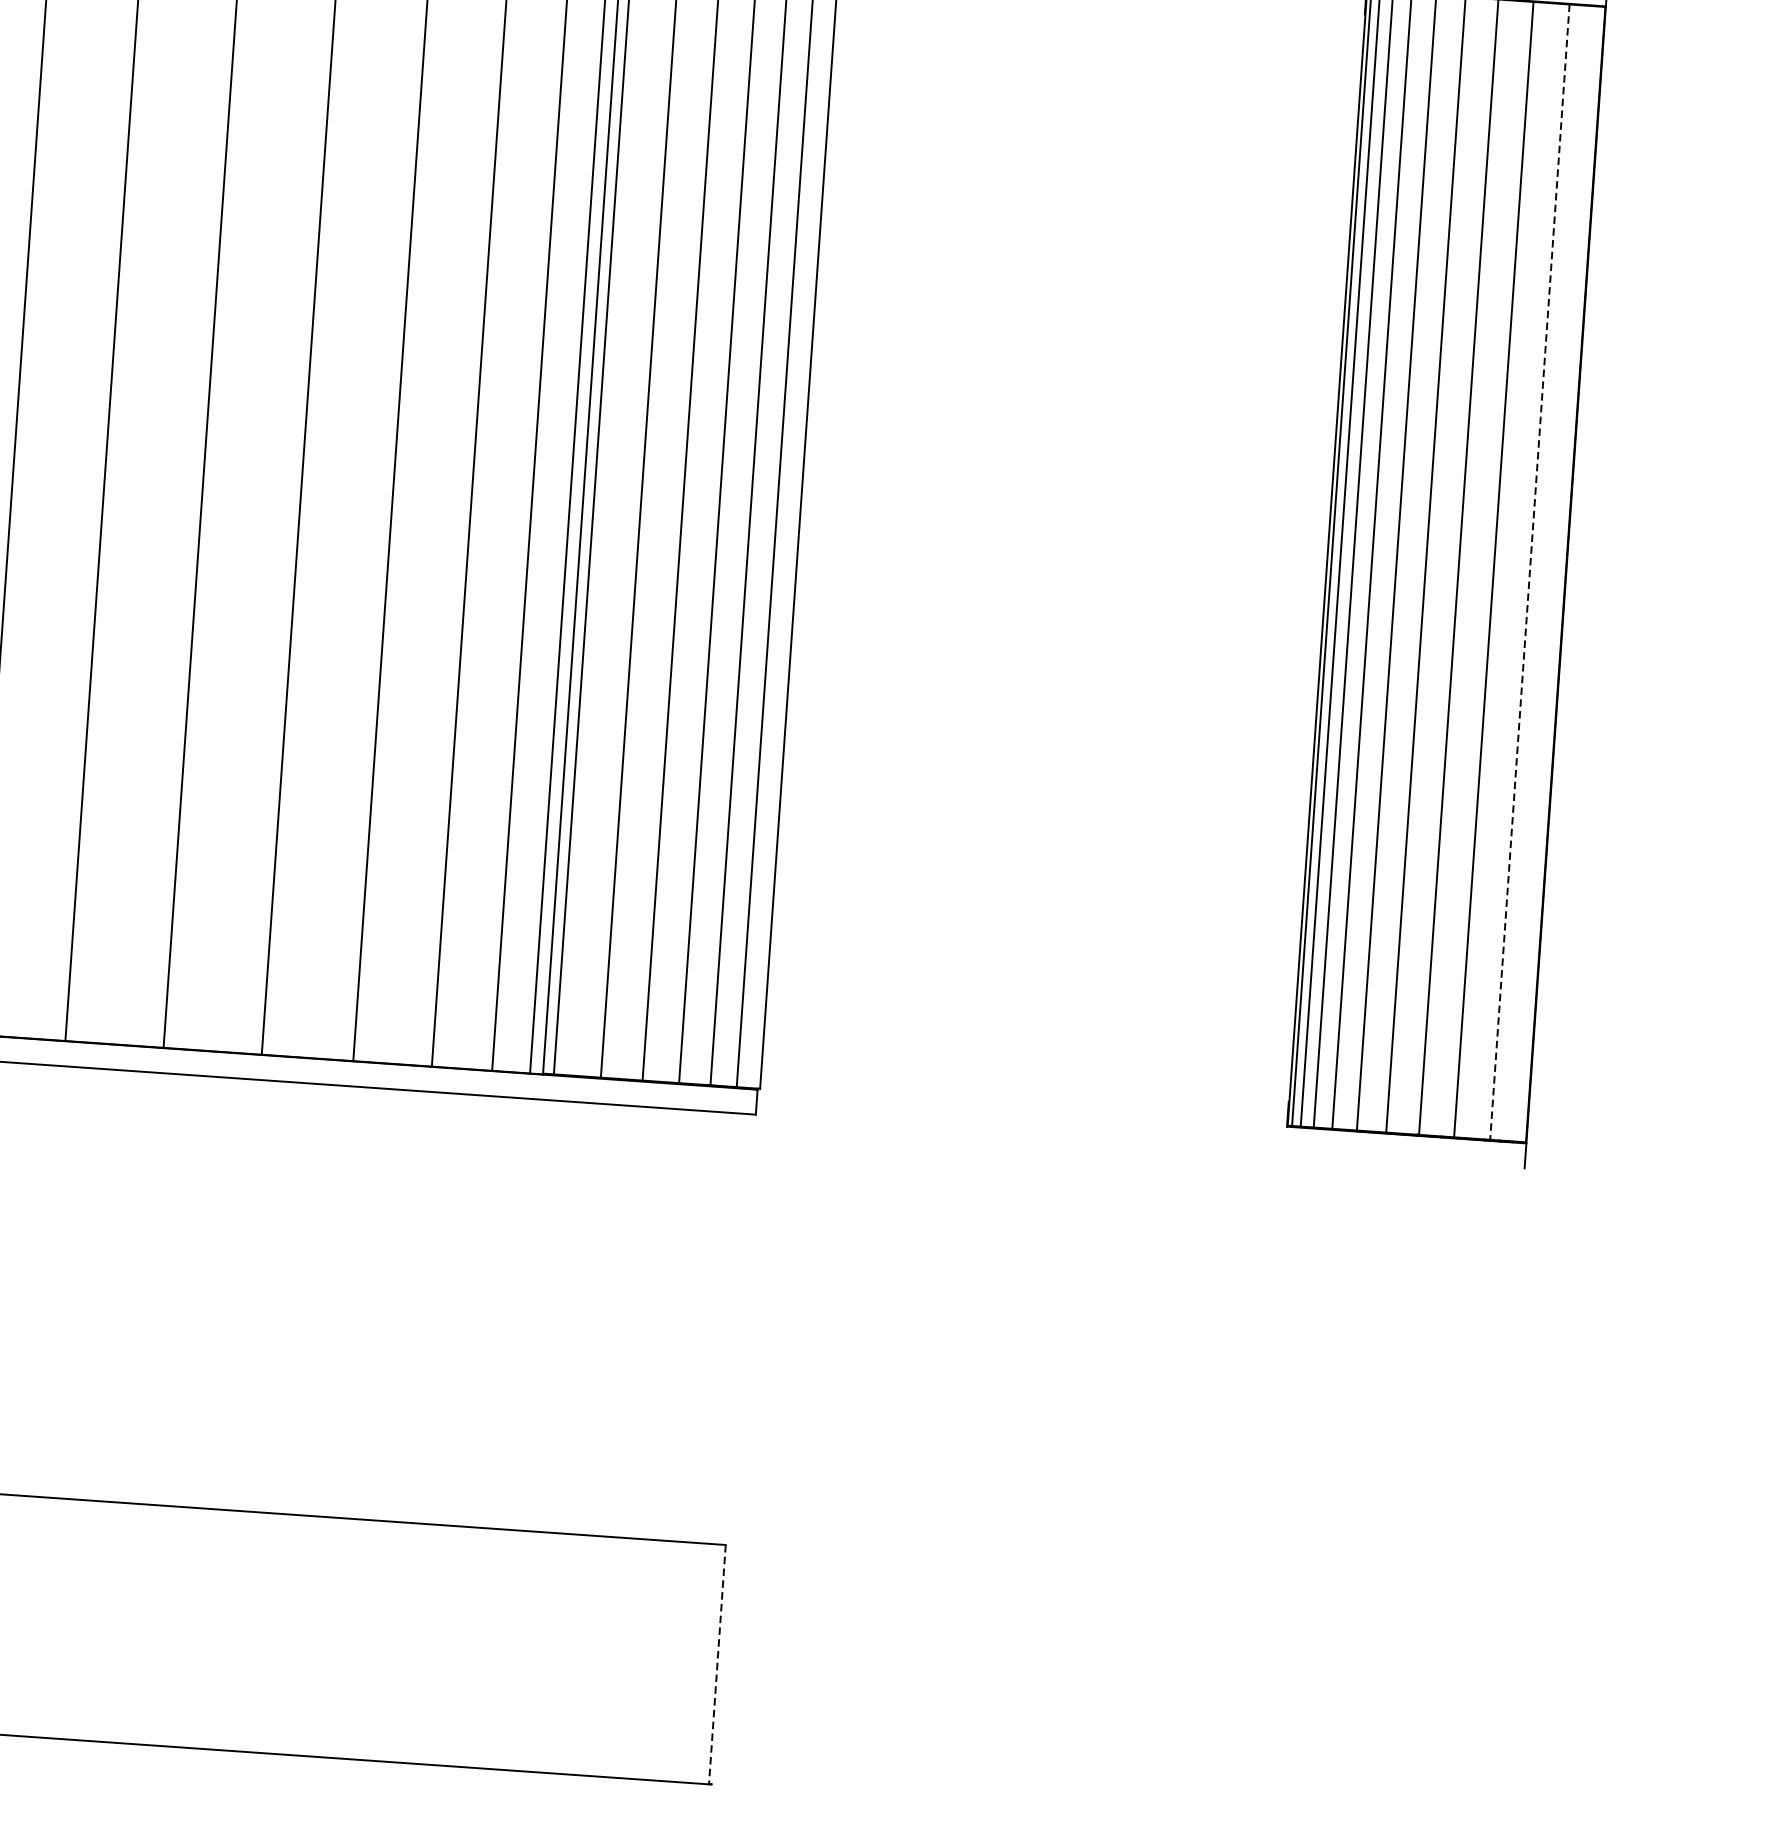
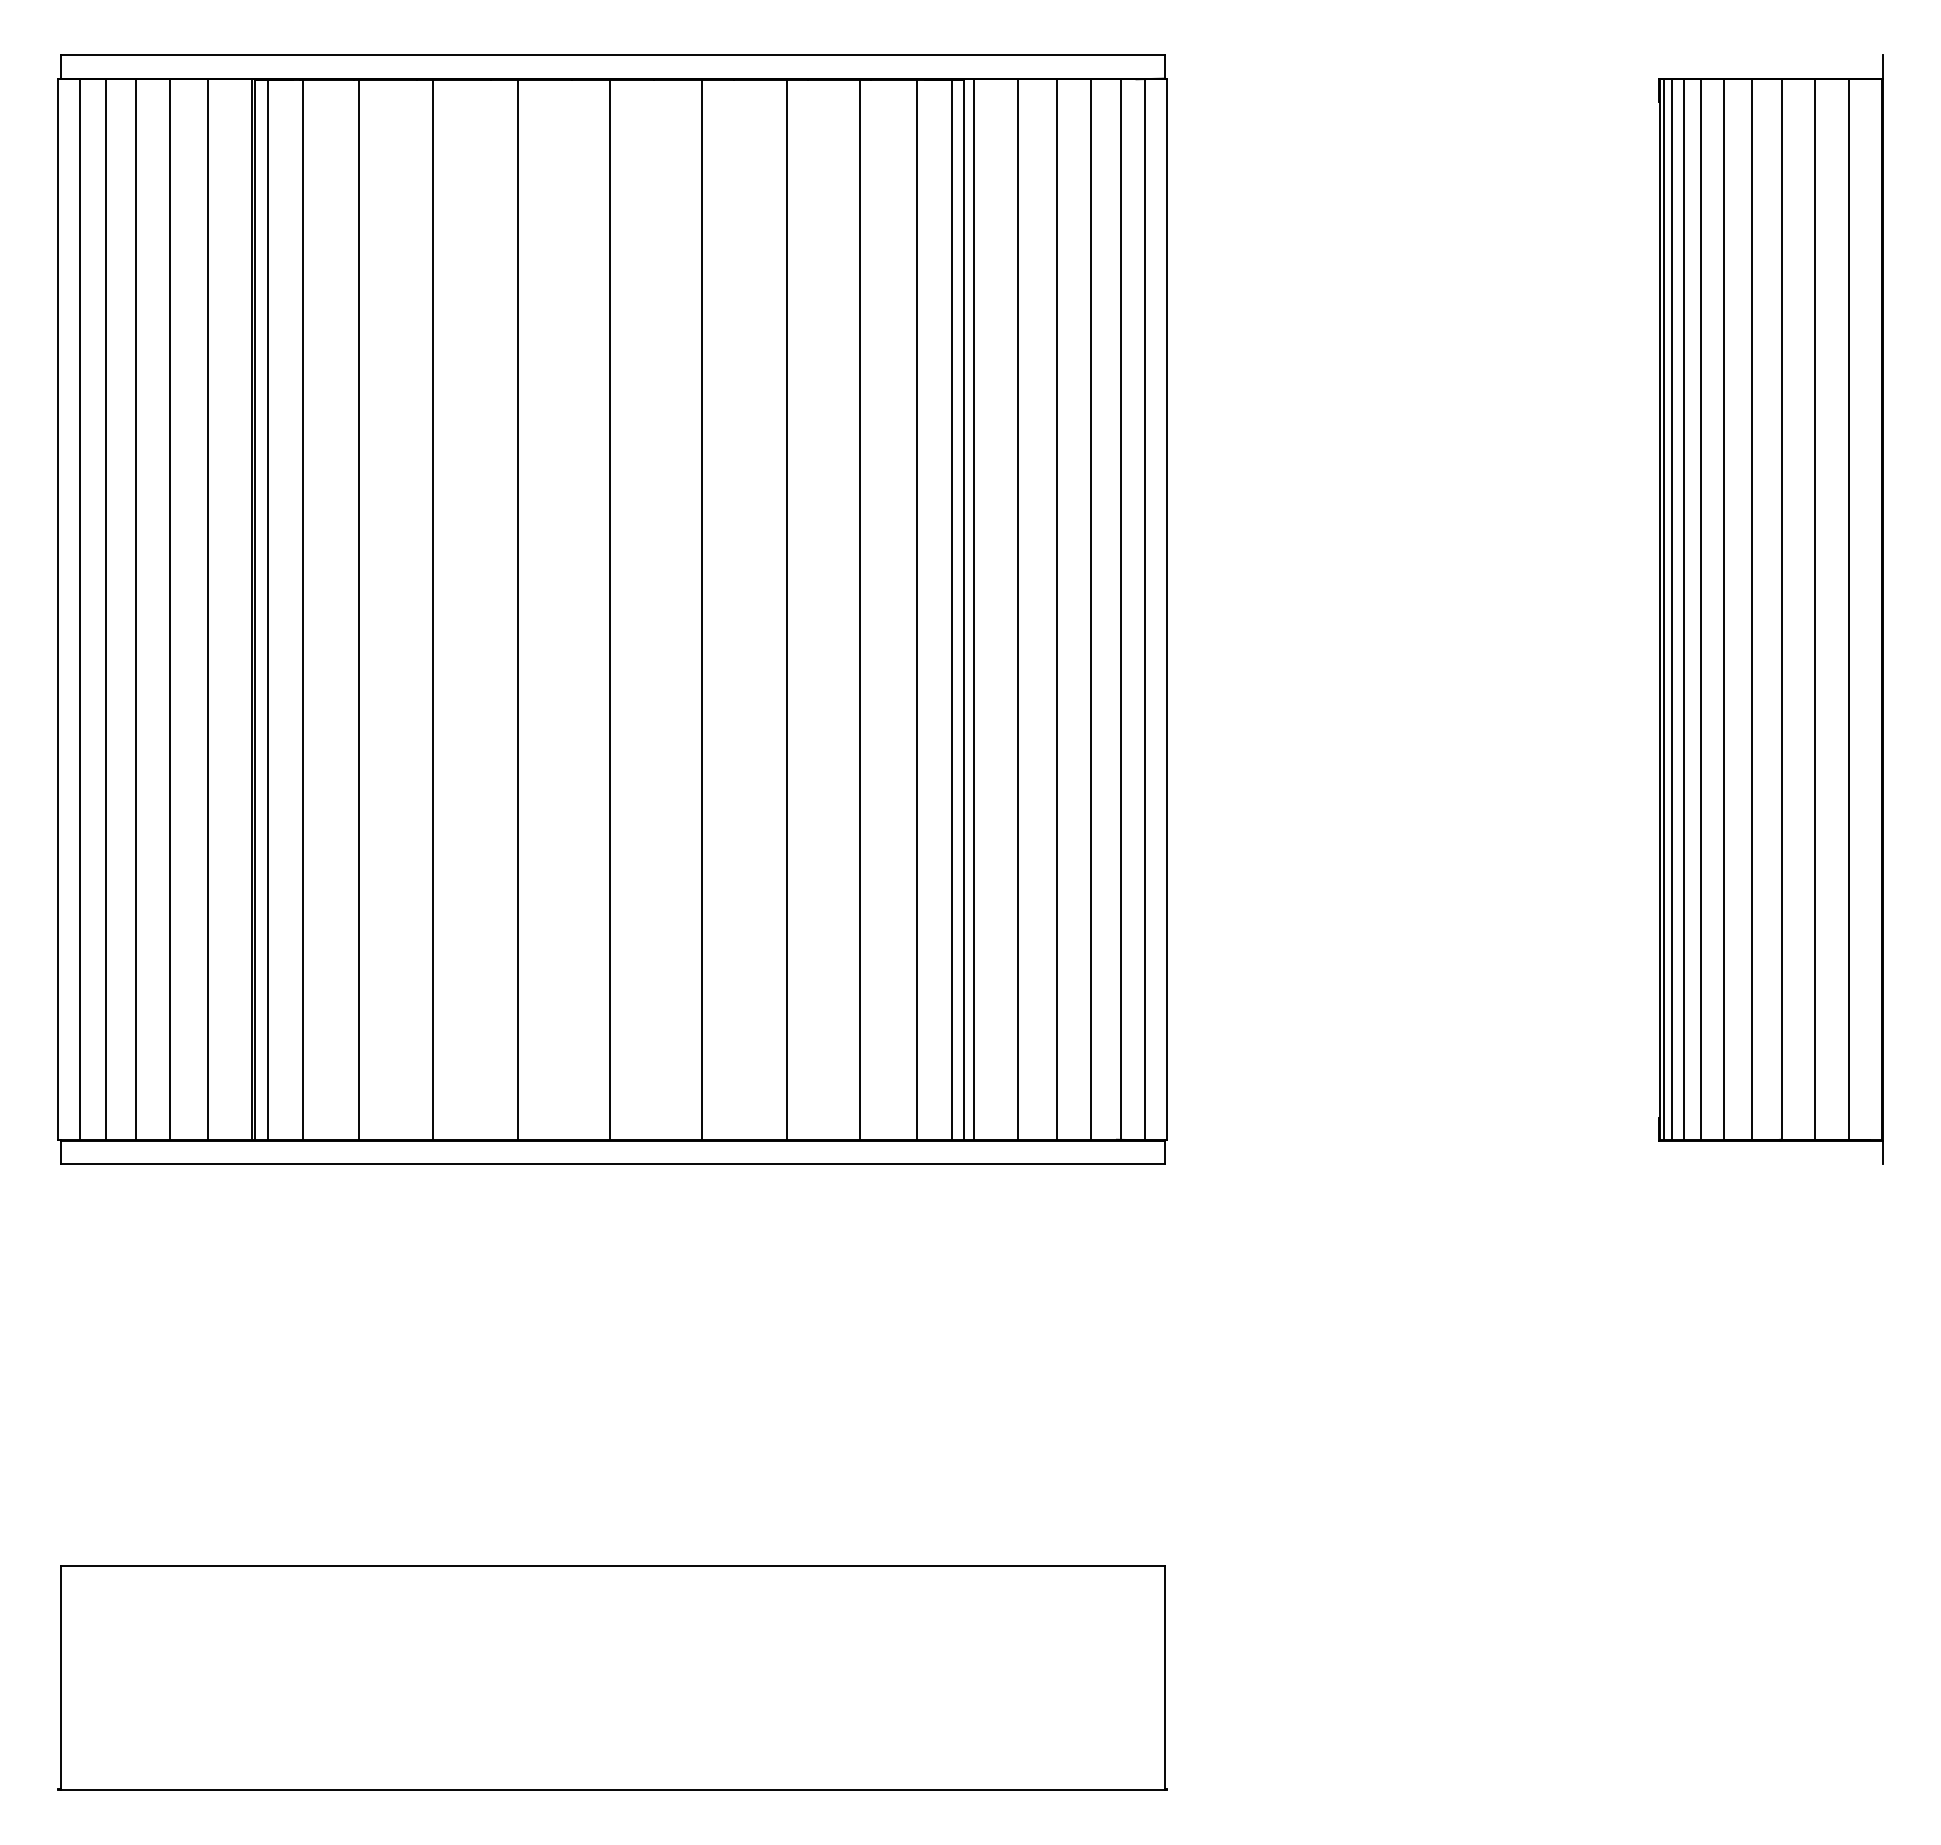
line: (1529, 573) -> (1848, 610), dashed -> solid
line: (717, 1664) -> (1164, 1677), dashed -> solid

